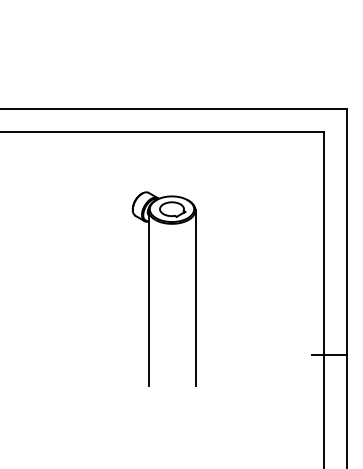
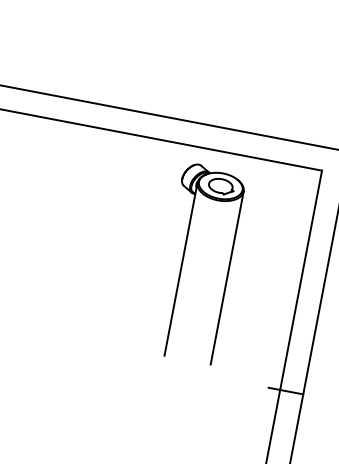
part: (149, 288) -> (183, 259), moved

